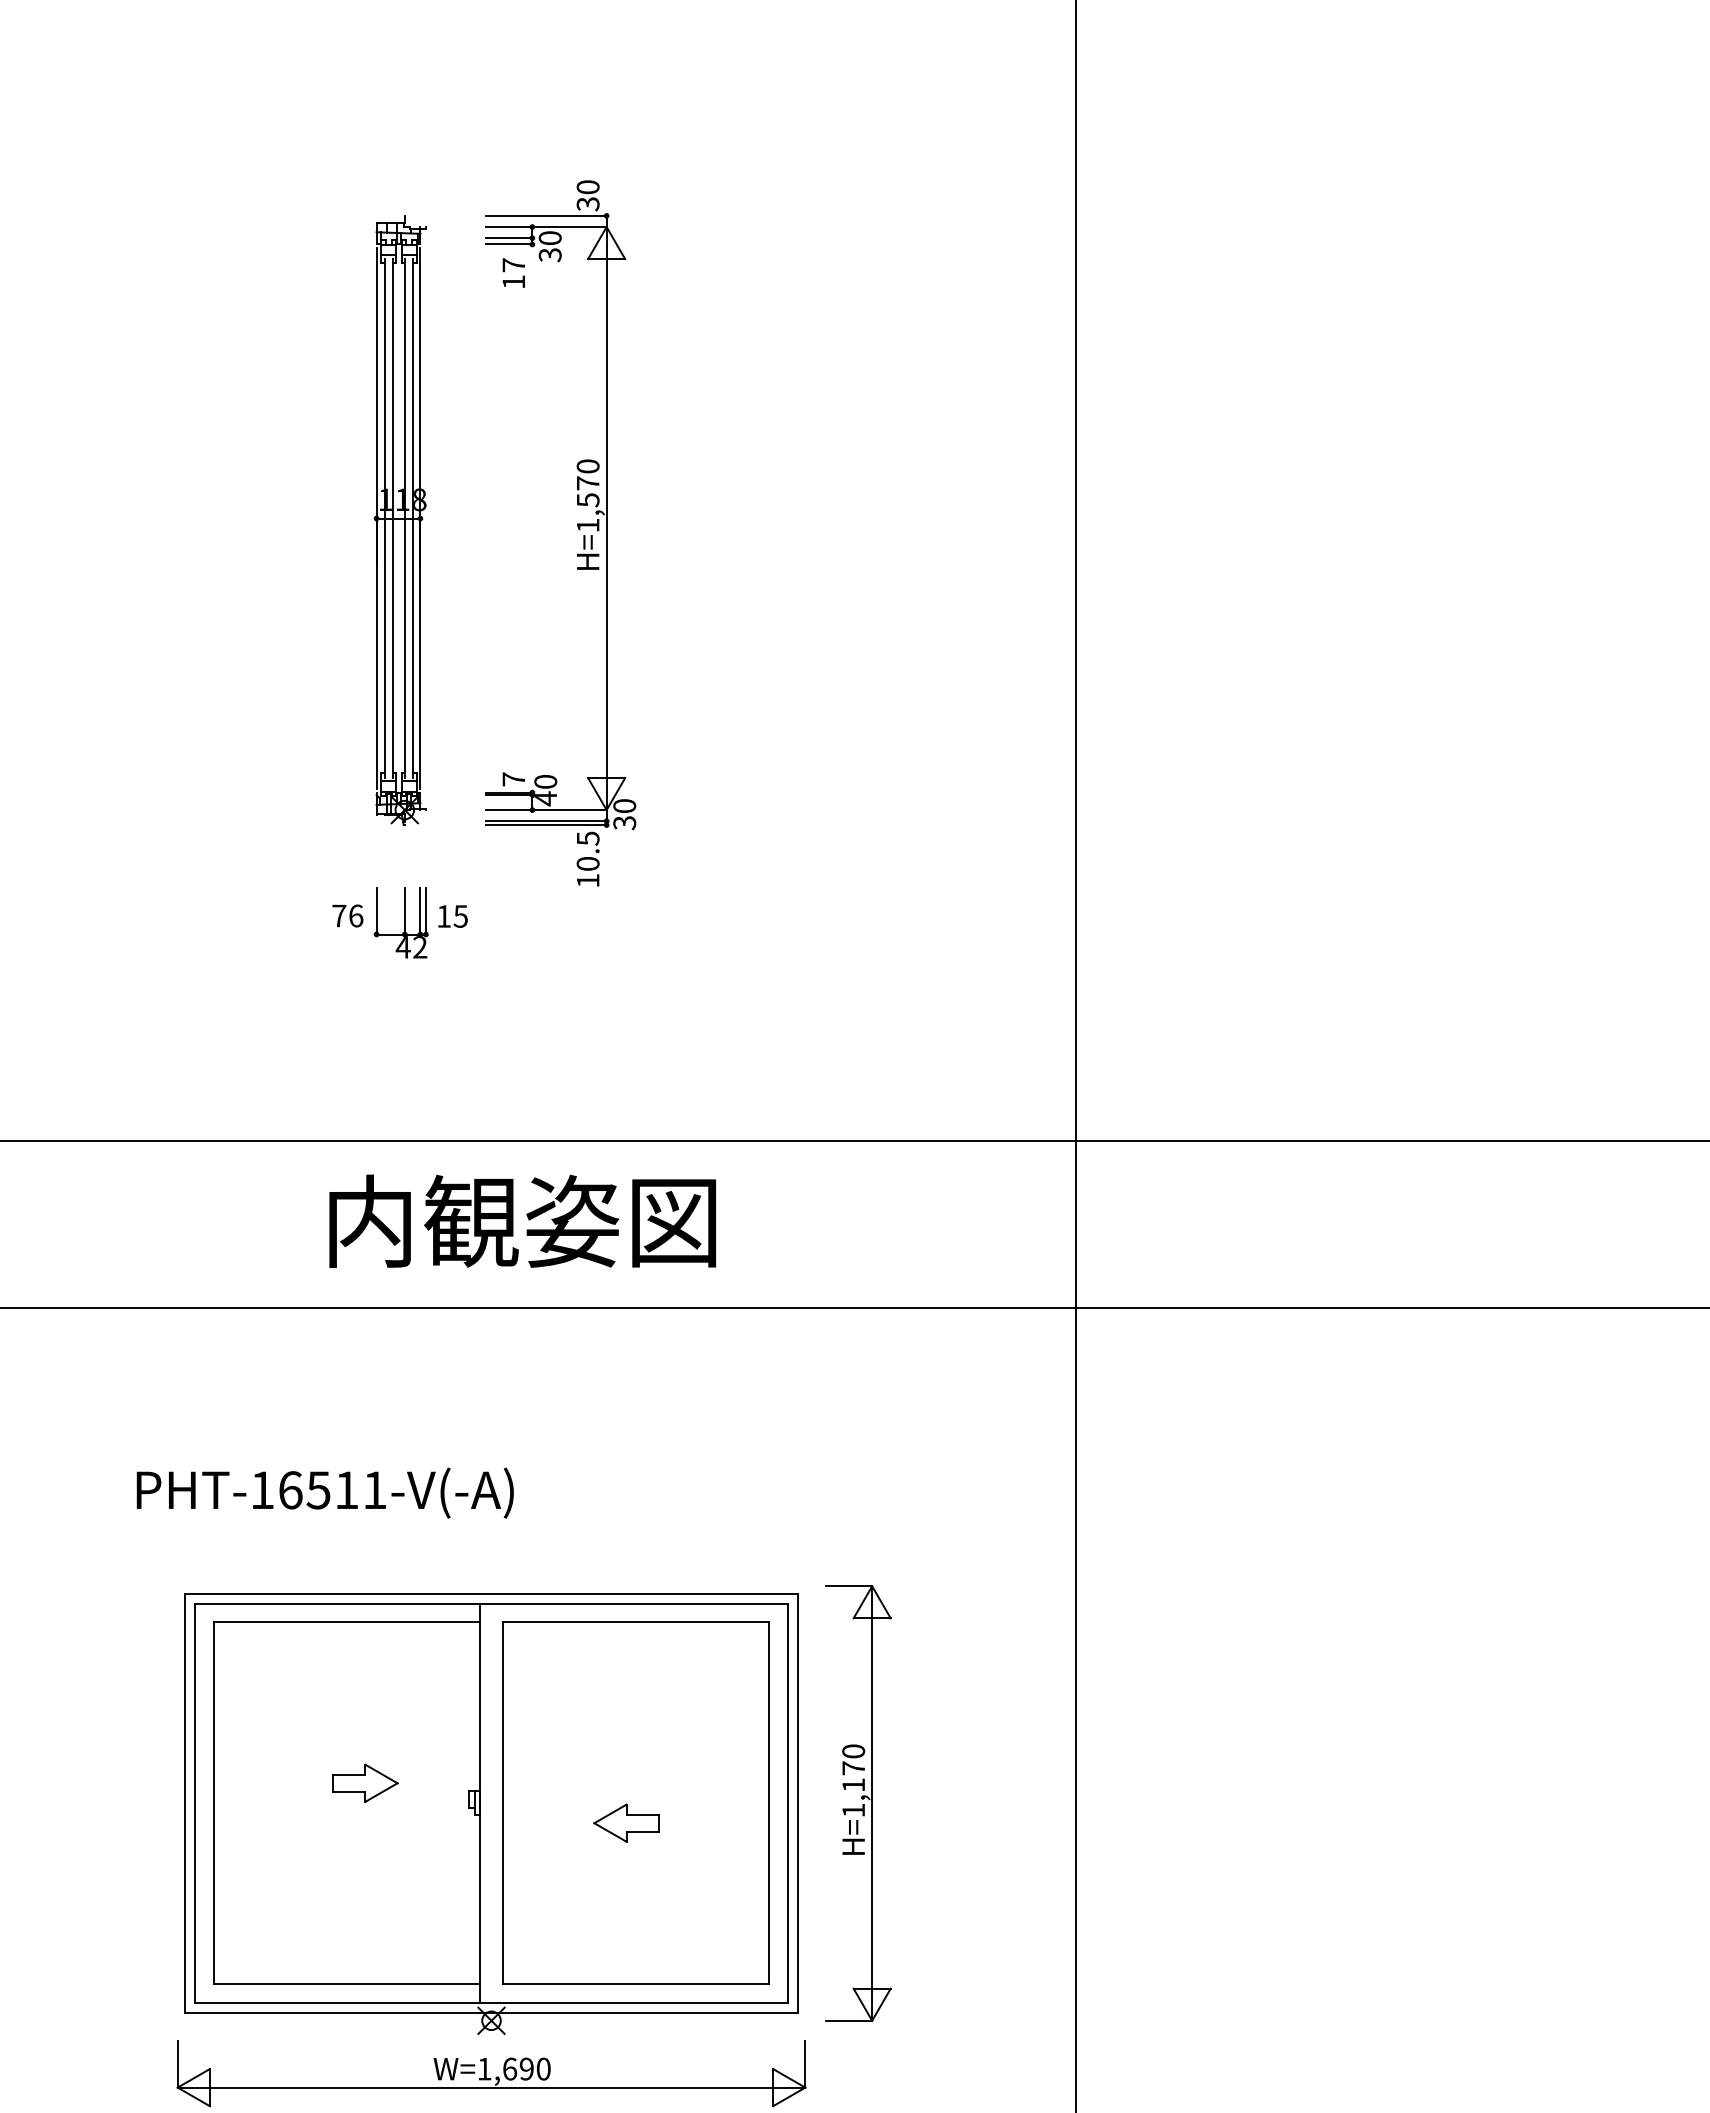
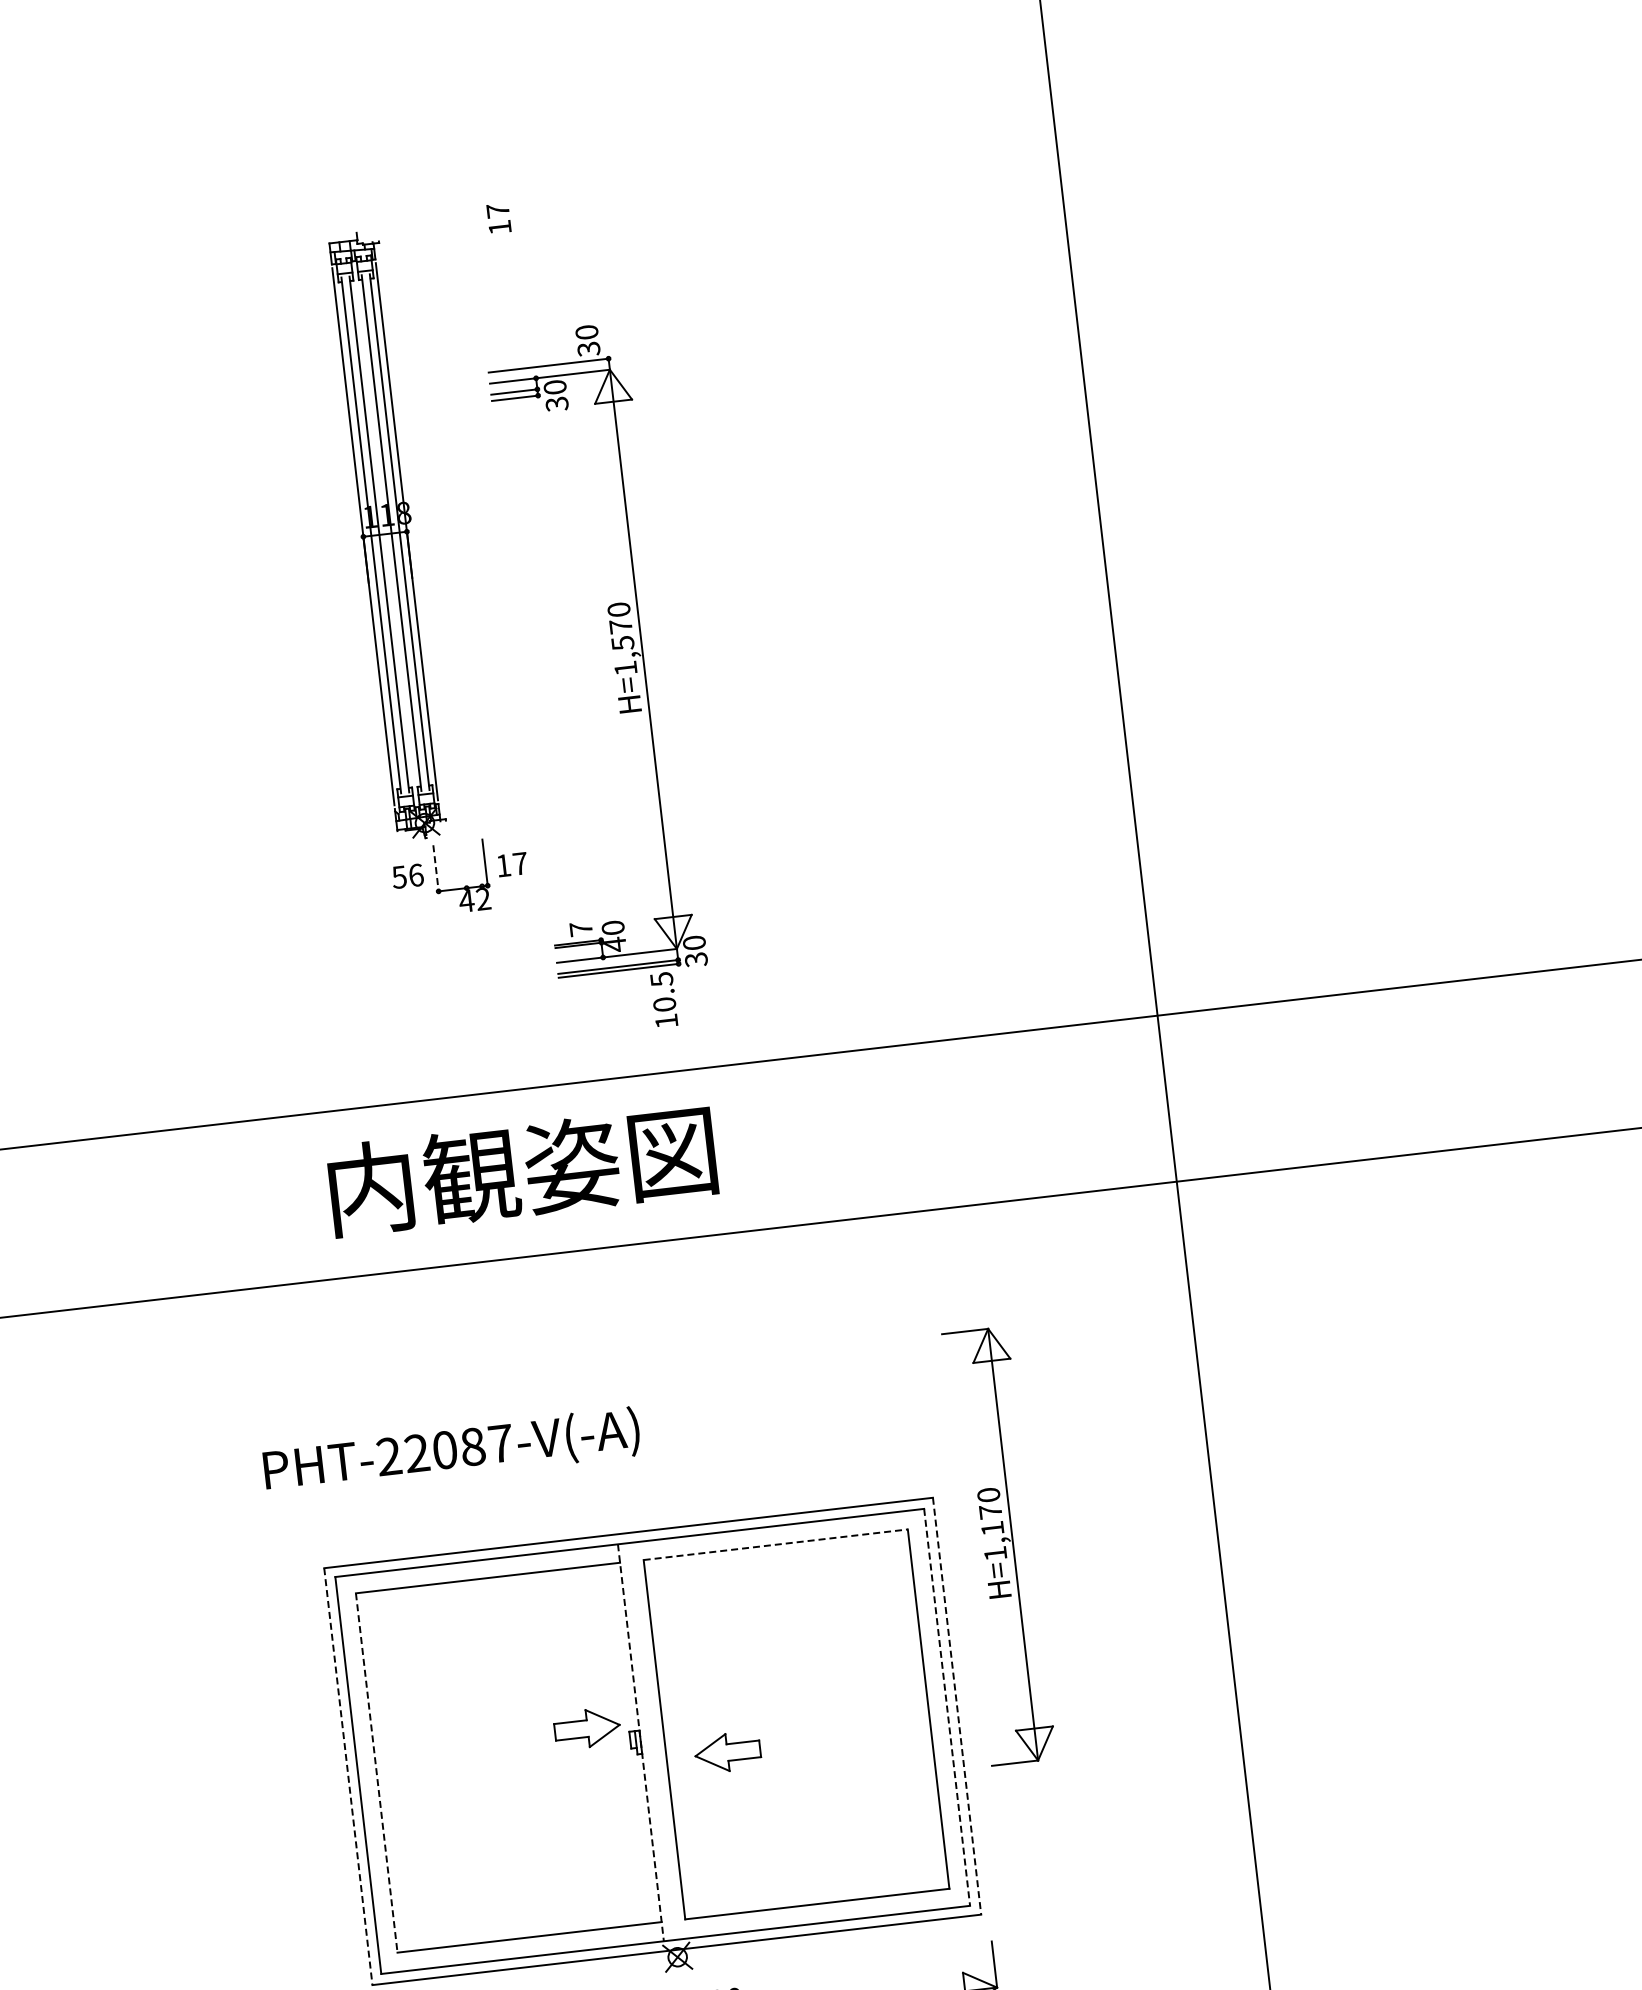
part: (399, 520) -> (386, 536), moved
part: (577, 527) -> (615, 671), moved
line: (376, 911) -> (435, 868), solid -> dashed
line: (404, 911) -> (463, 865), removed
line: (420, 911) -> (479, 863), removed
text: (339, 915) -> (399, 876), 76 -> 56
text: (460, 916) -> (519, 863), 15 -> 17
text: (522, 1220) -> (522, 1169), moved
text: (318, 1490) -> (444, 1450), PHT-16511-V(-A) -> PHT-22087-V(-A)
line: (636, 1622) -> (775, 1544), solid -> dashed
part: (365, 1782) -> (587, 1727), moved
line: (185, 1803) -> (348, 1776), solid -> dashed
line: (213, 1803) -> (376, 1773), solid -> dashed
line: (479, 1803) -> (640, 1742), solid -> dashed
line: (787, 1803) -> (946, 1707), solid -> dashed
line: (797, 1803) -> (956, 1706), solid -> dashed
part: (858, 1803) -> (999, 1546), moved
part: (626, 1822) -> (727, 1751), moved

